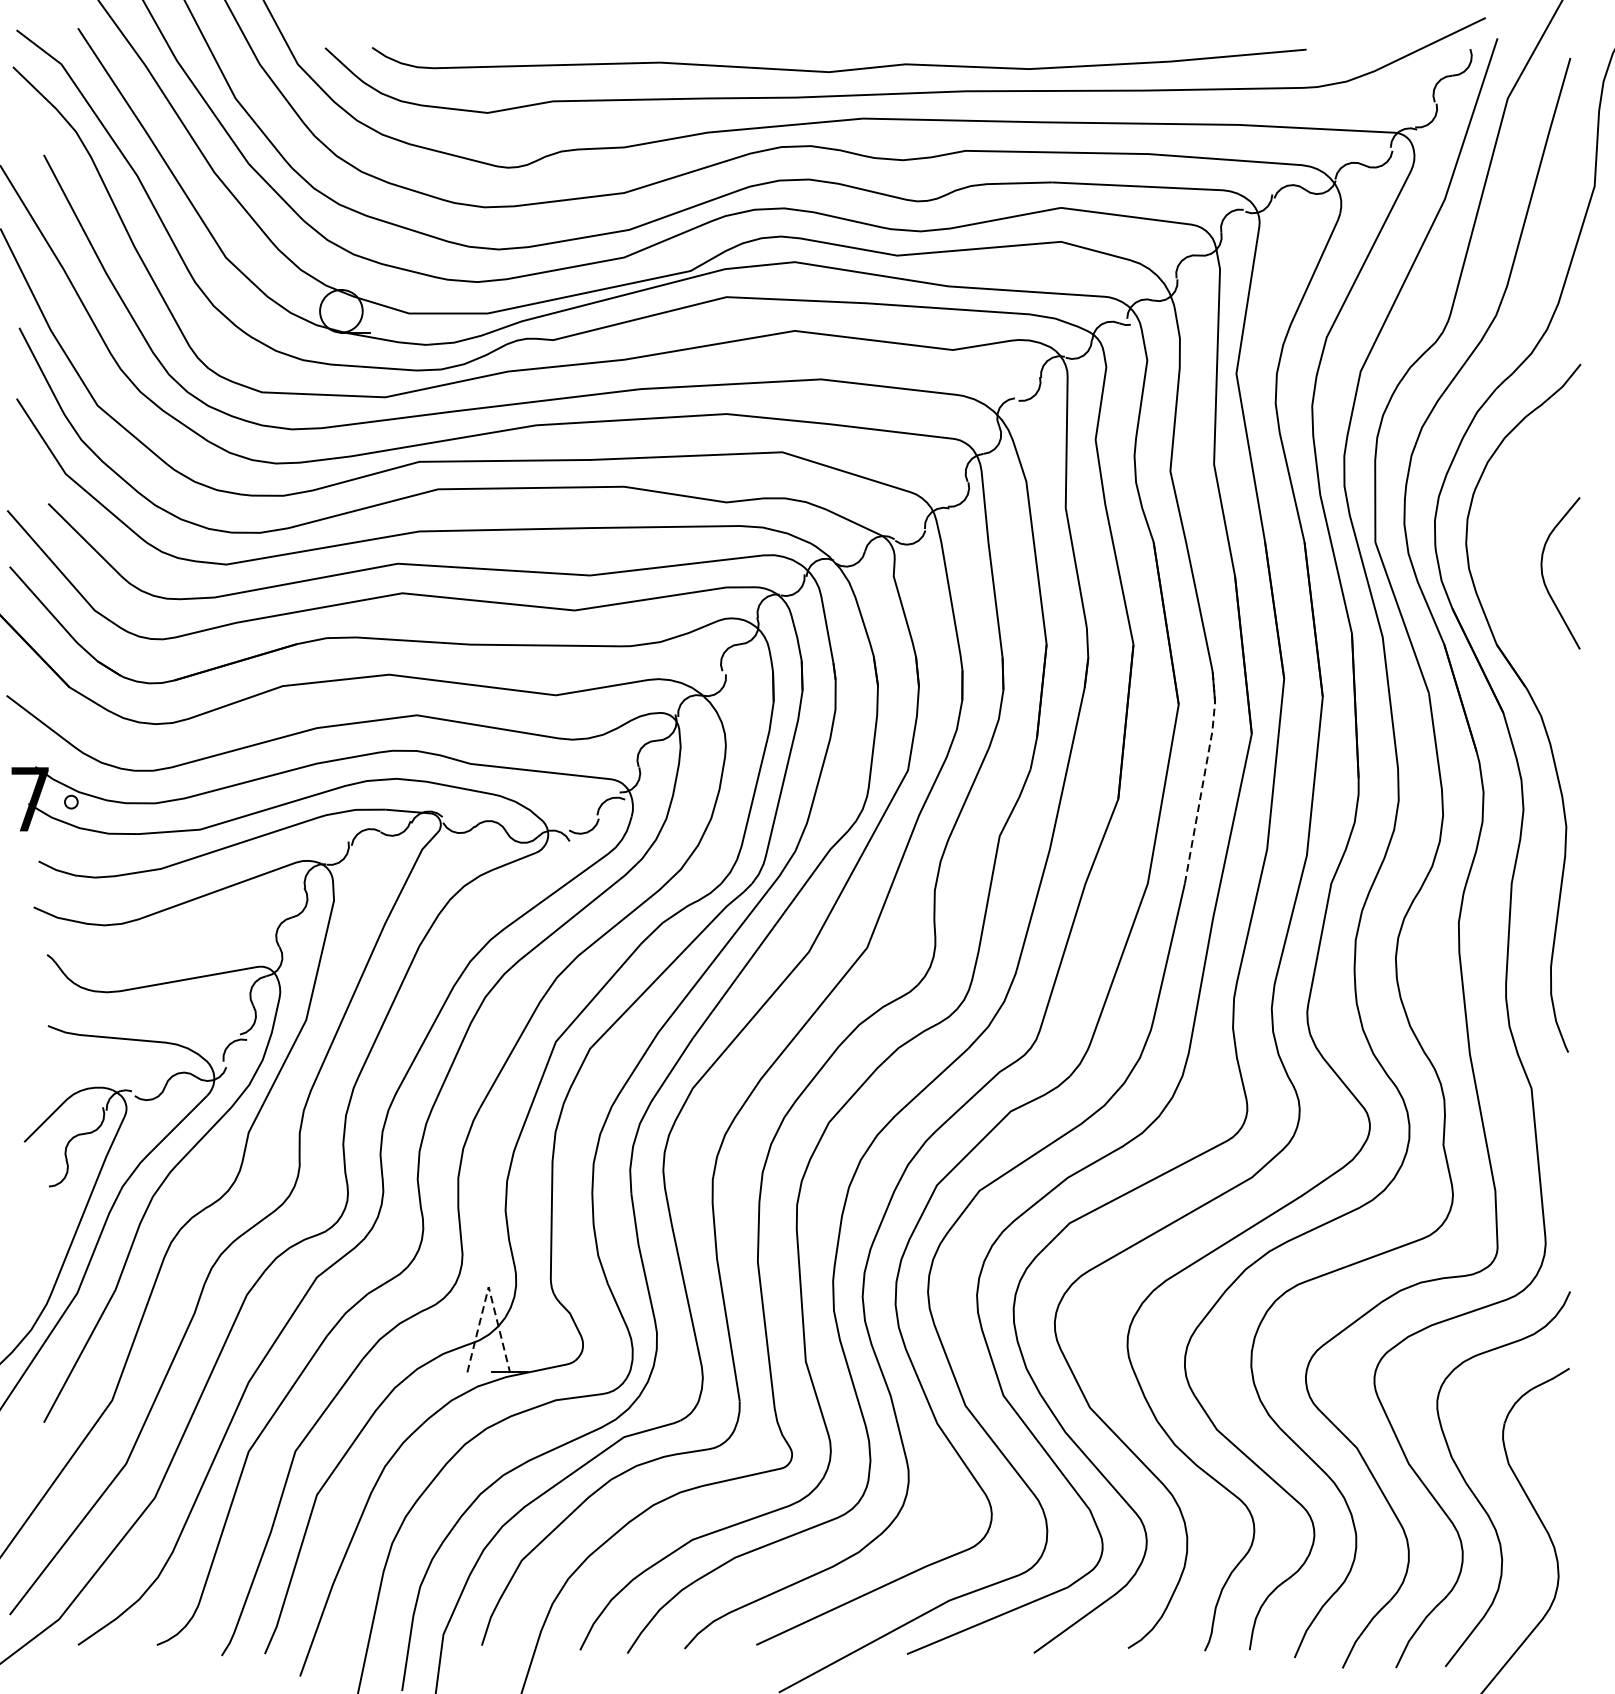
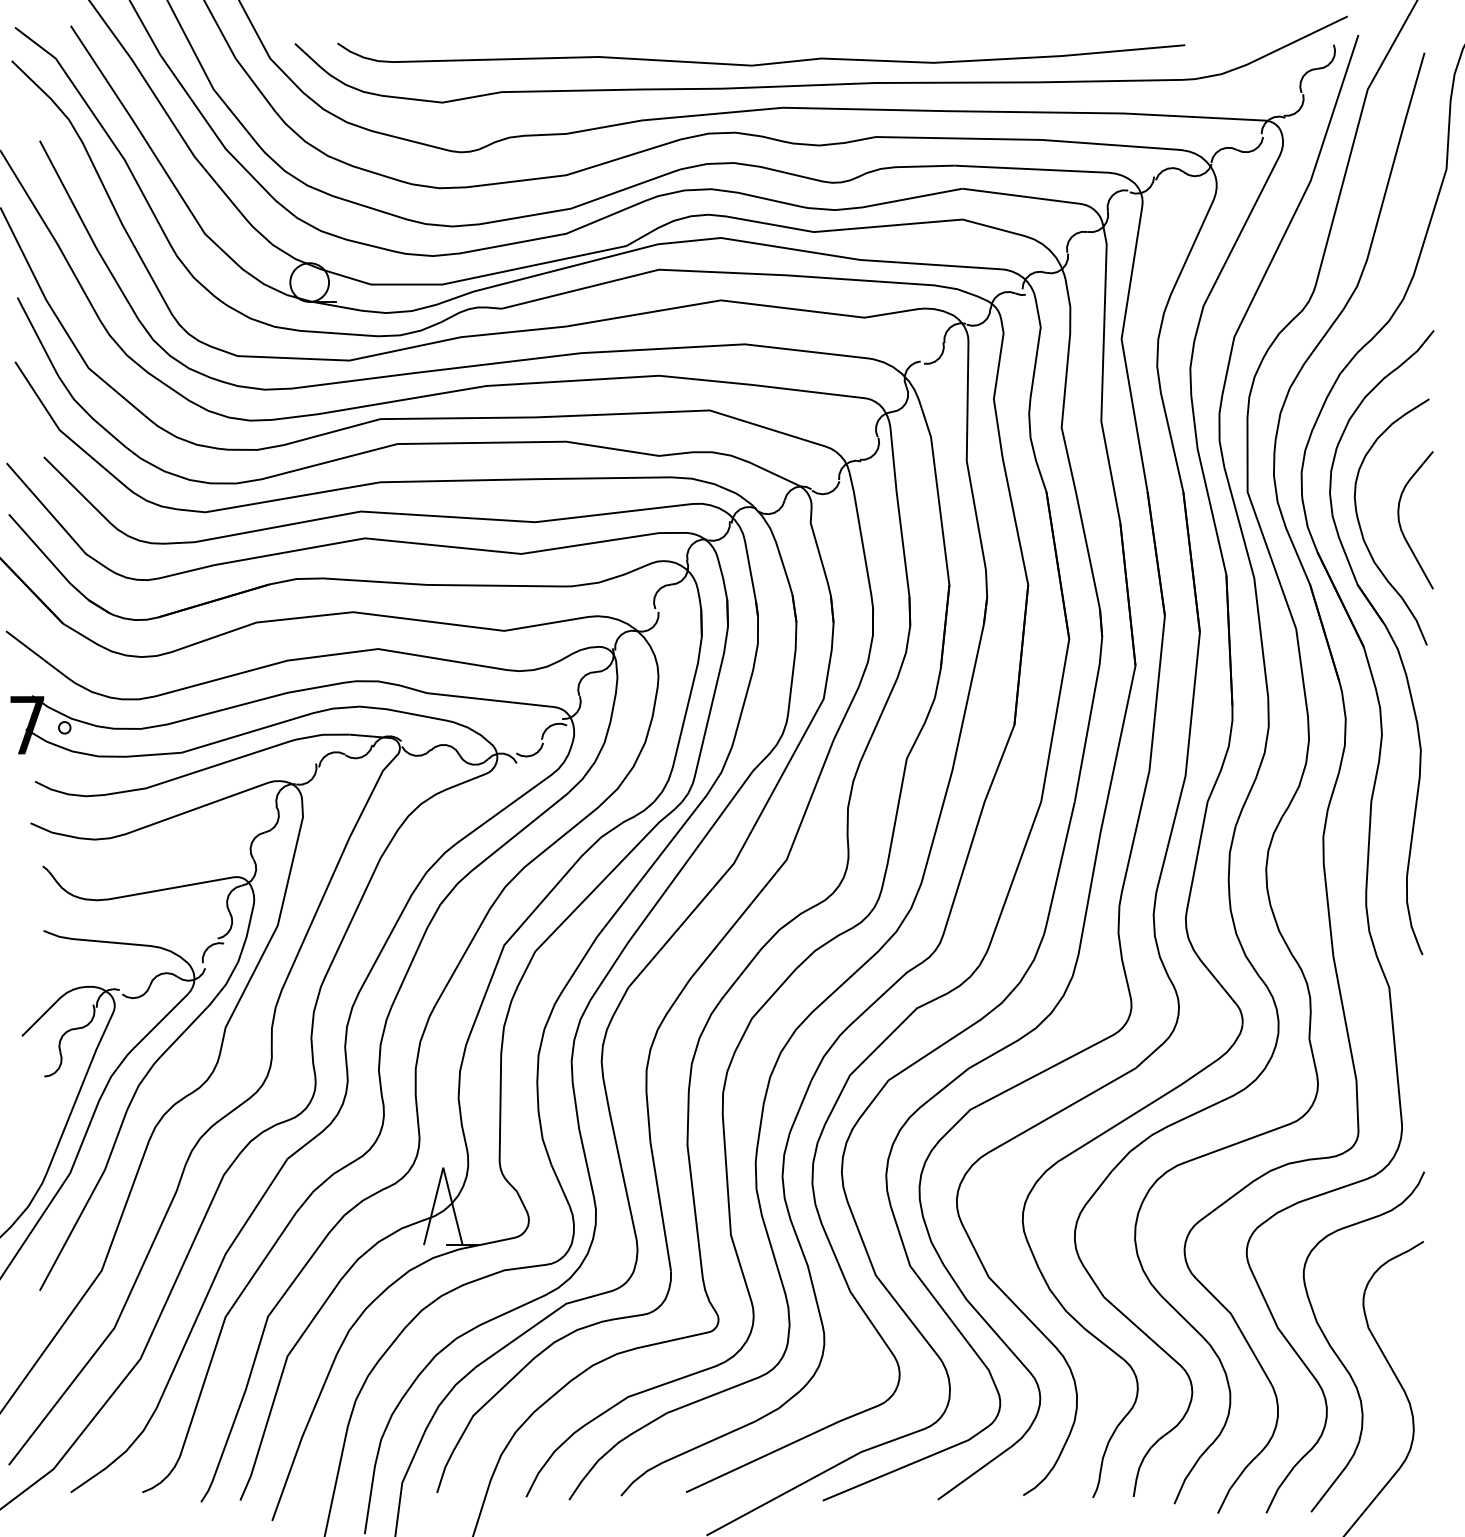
curve: (1500, 581) -> (1361, 527), added
line: (1204, 776) -> (1092, 704), dashed -> solid
line: (488, 1286) -> (443, 1167), dashed -> solid

